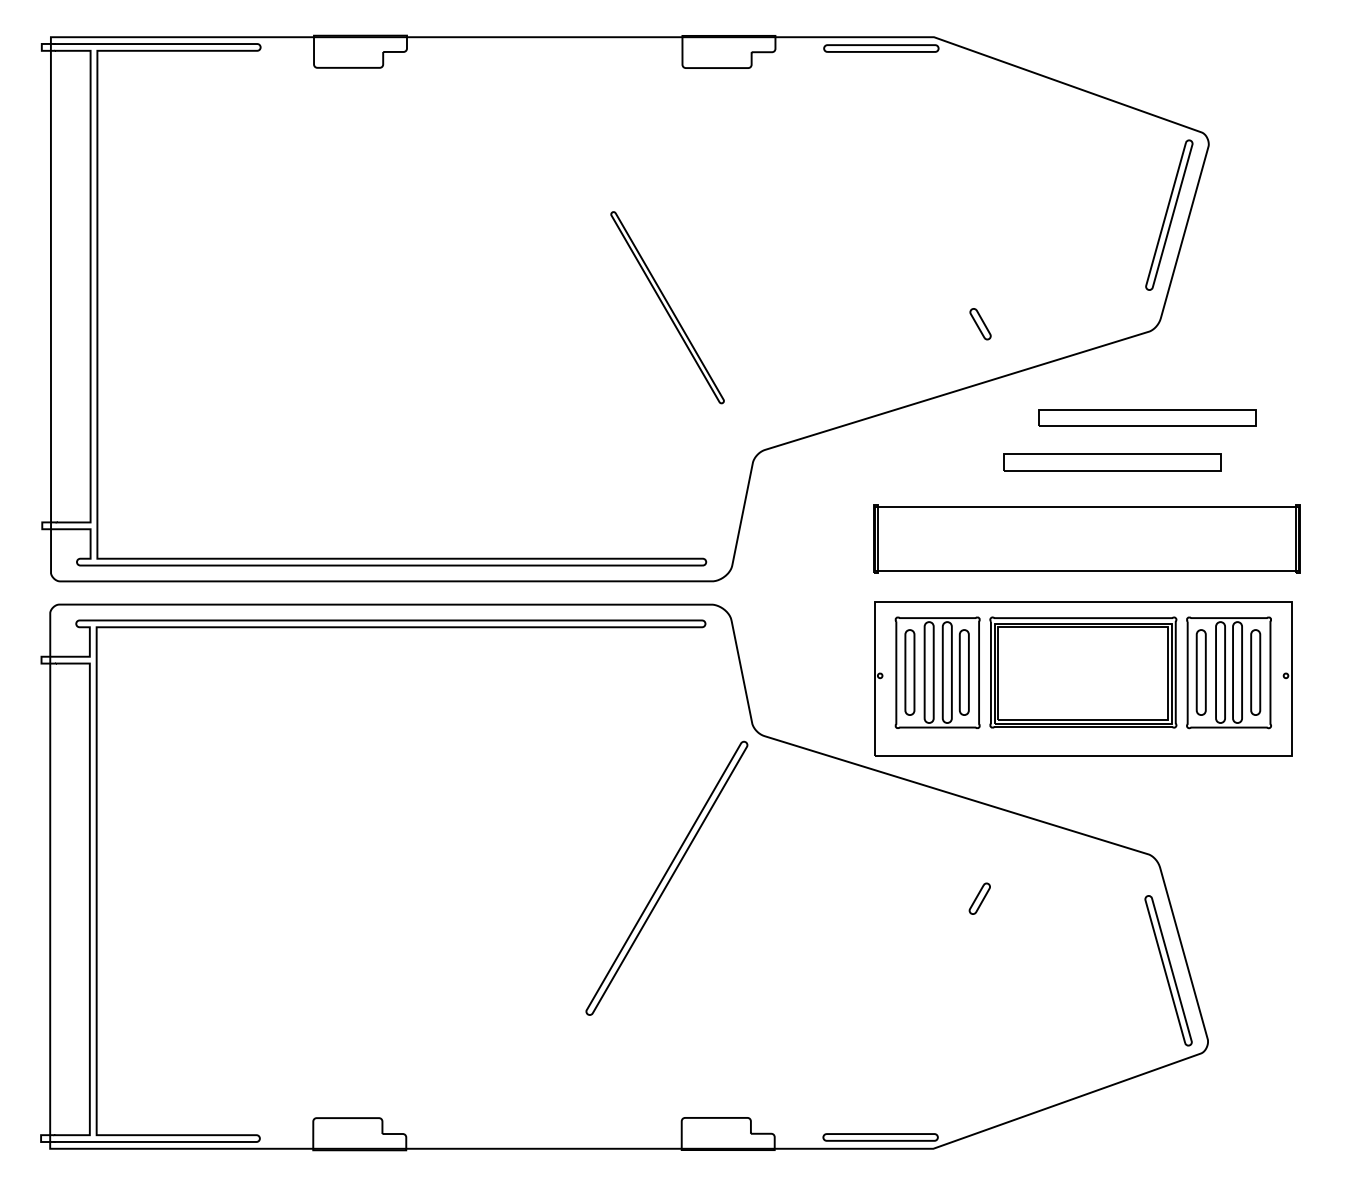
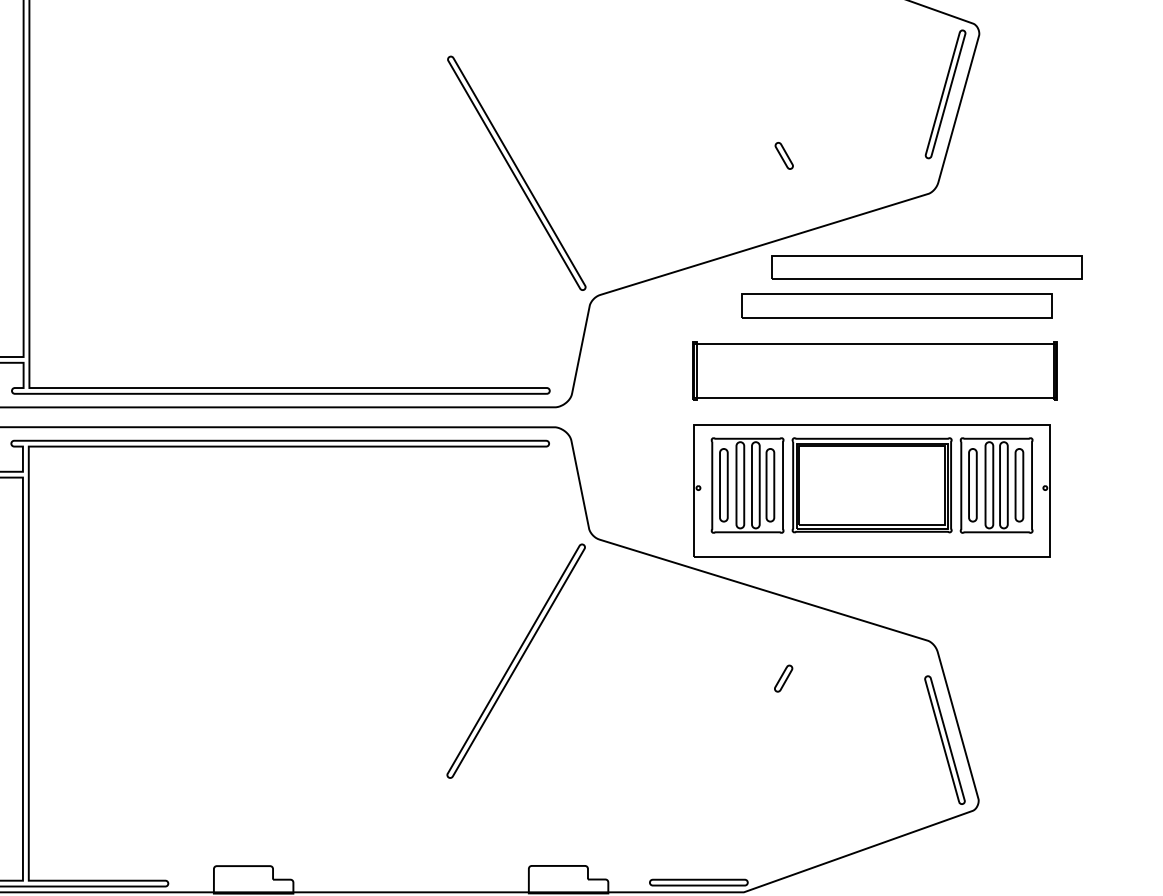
part: (667, 307) -> (516, 173), size x1.43
part: (980, 324) -> (784, 156), moved
part: (1147, 417) -> (926, 267), size x1.67
part: (1112, 462) -> (897, 305), size x1.67

